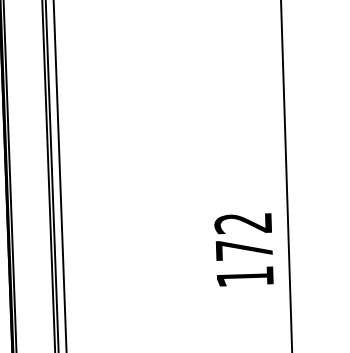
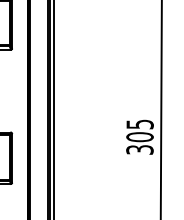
text: (243, 248) -> (139, 136), 172 -> 305

